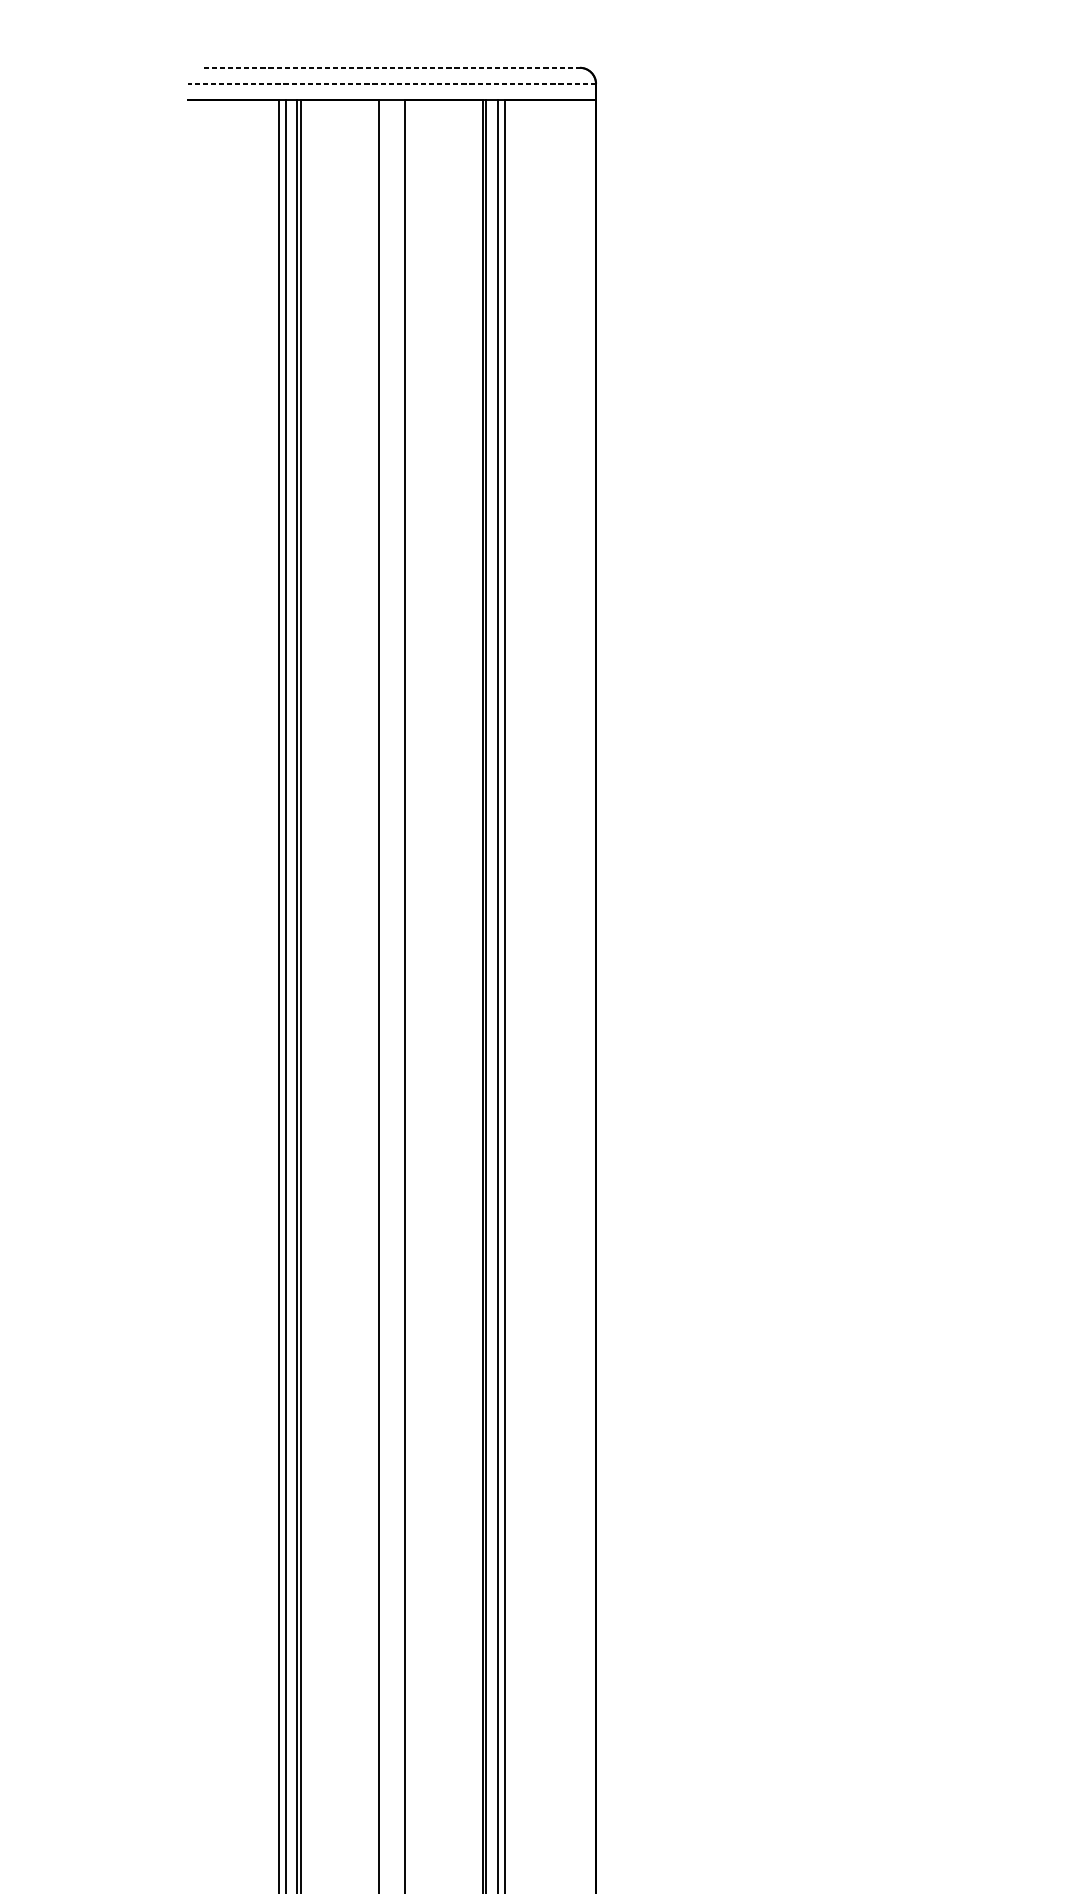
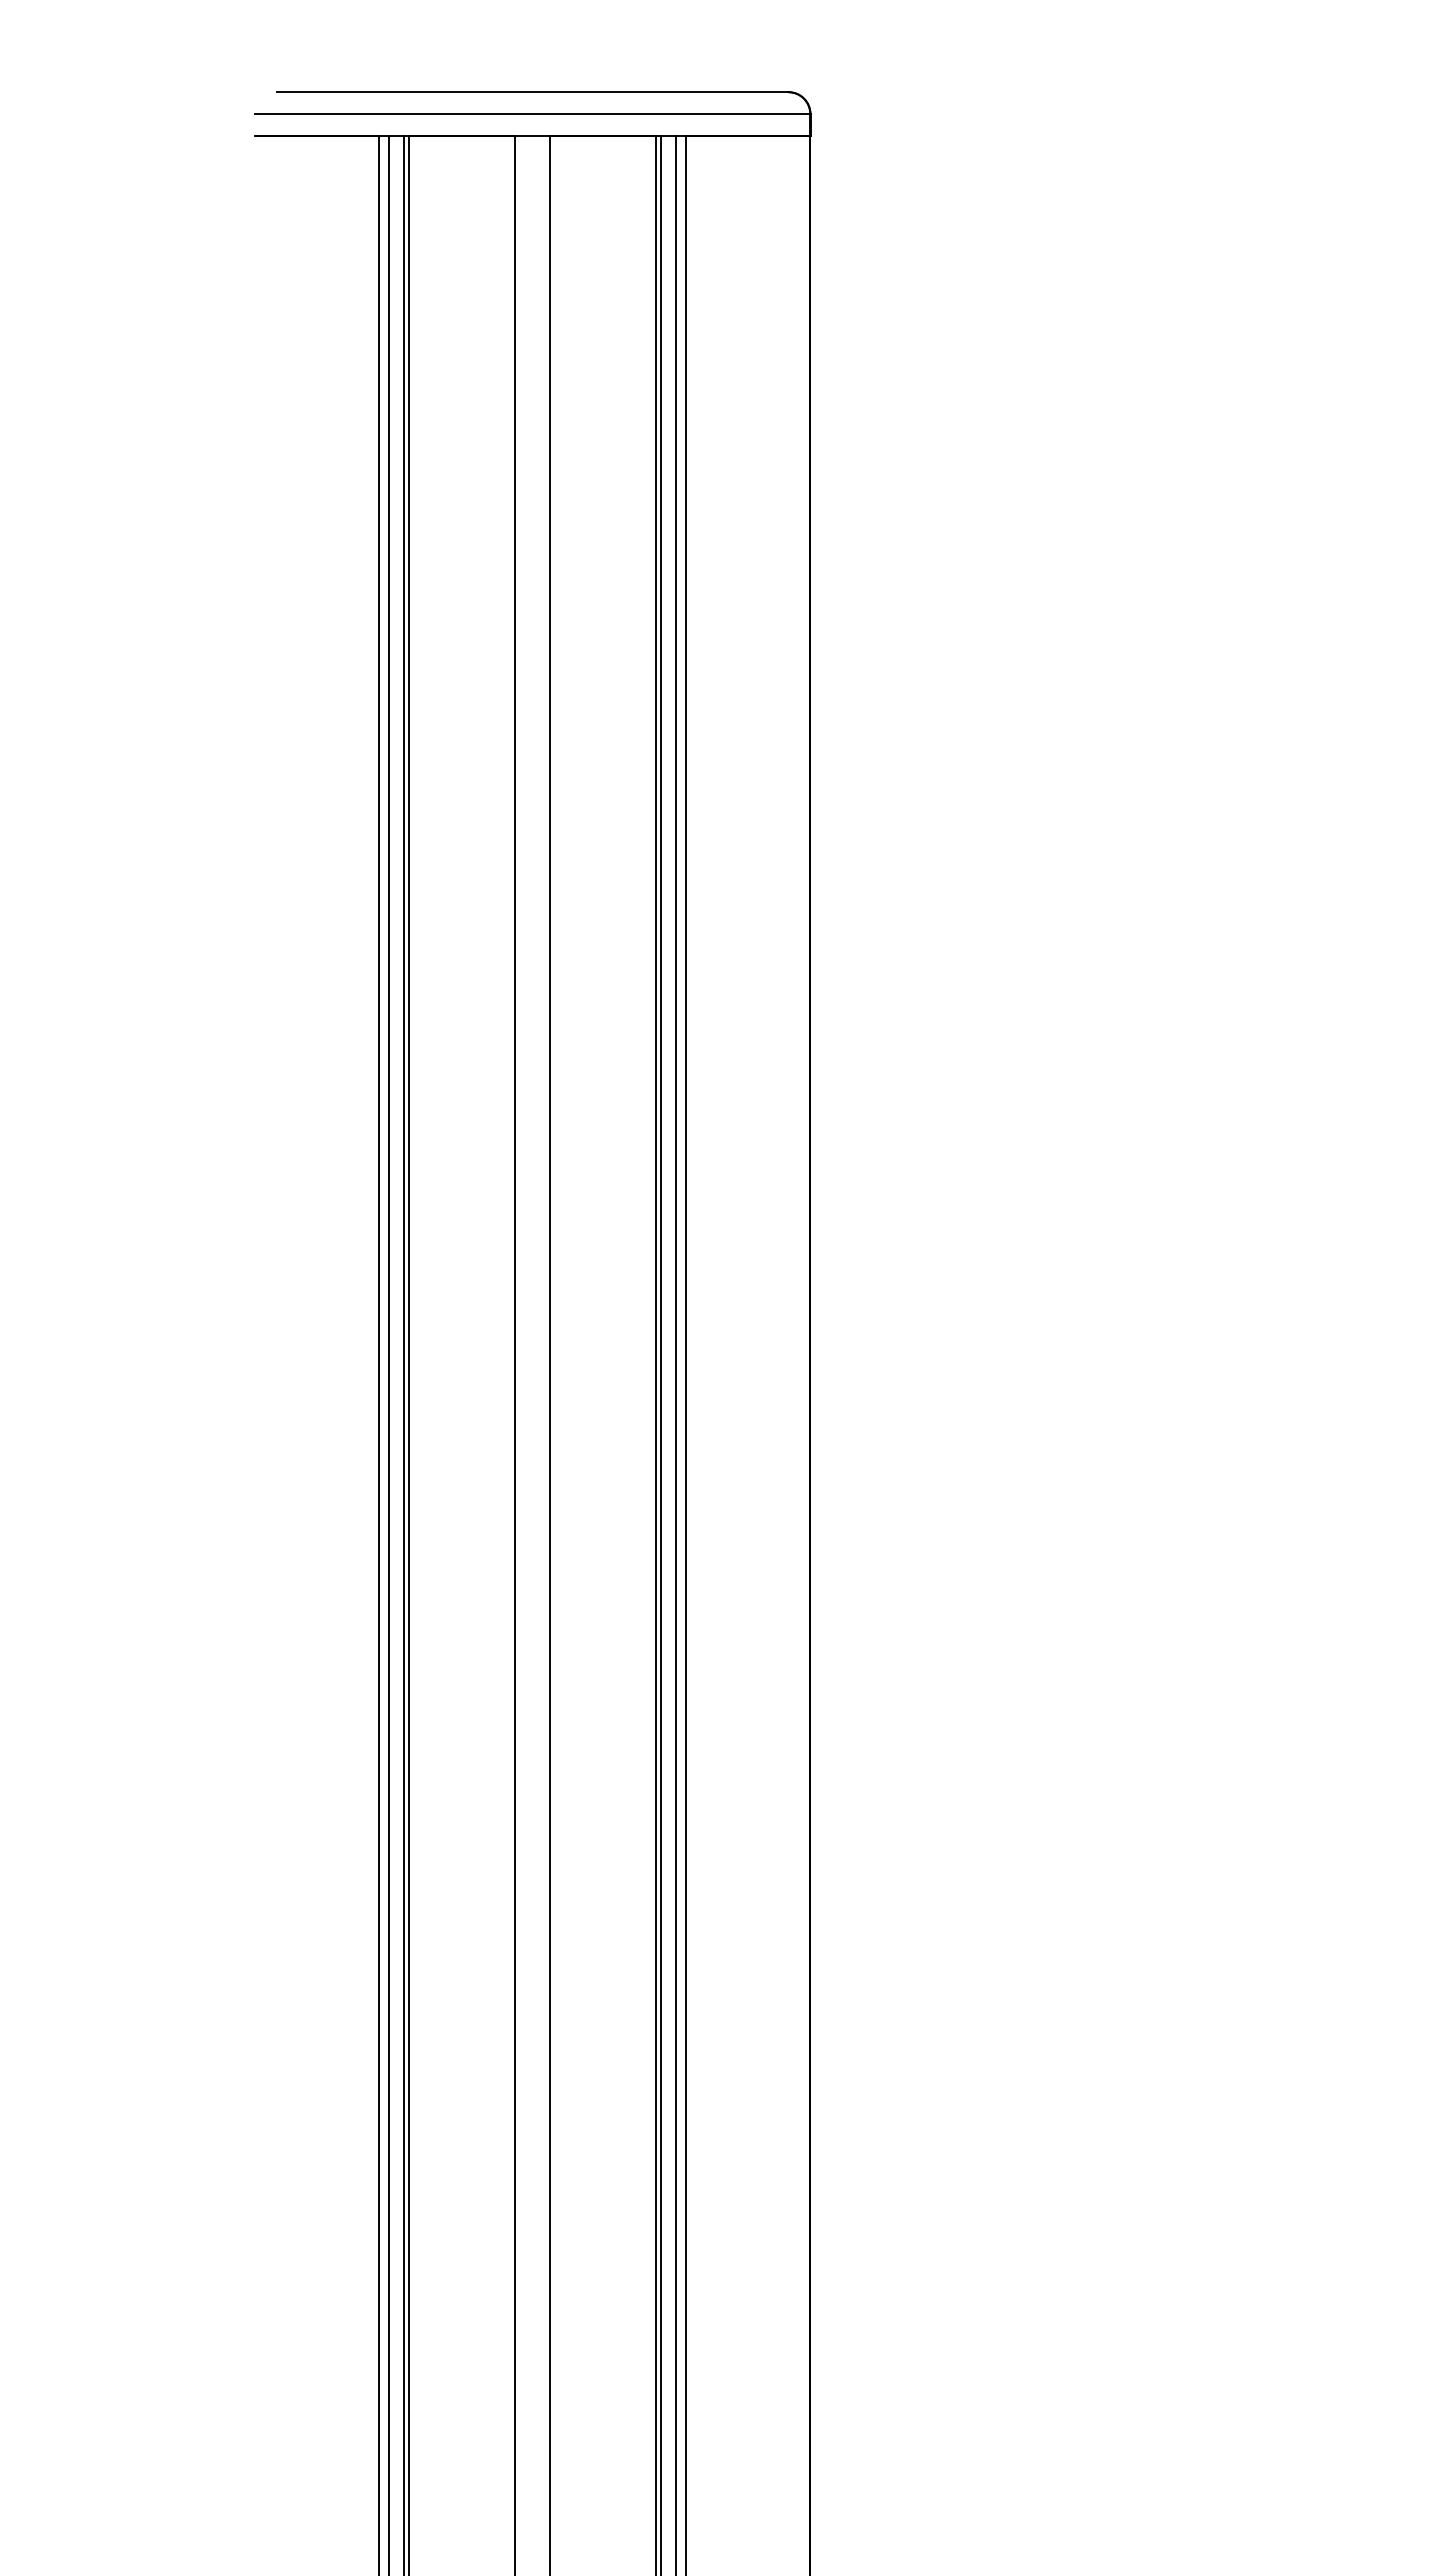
line: (391, 68) -> (532, 92), dashed -> solid
line: (391, 84) -> (532, 114), dashed -> solid

